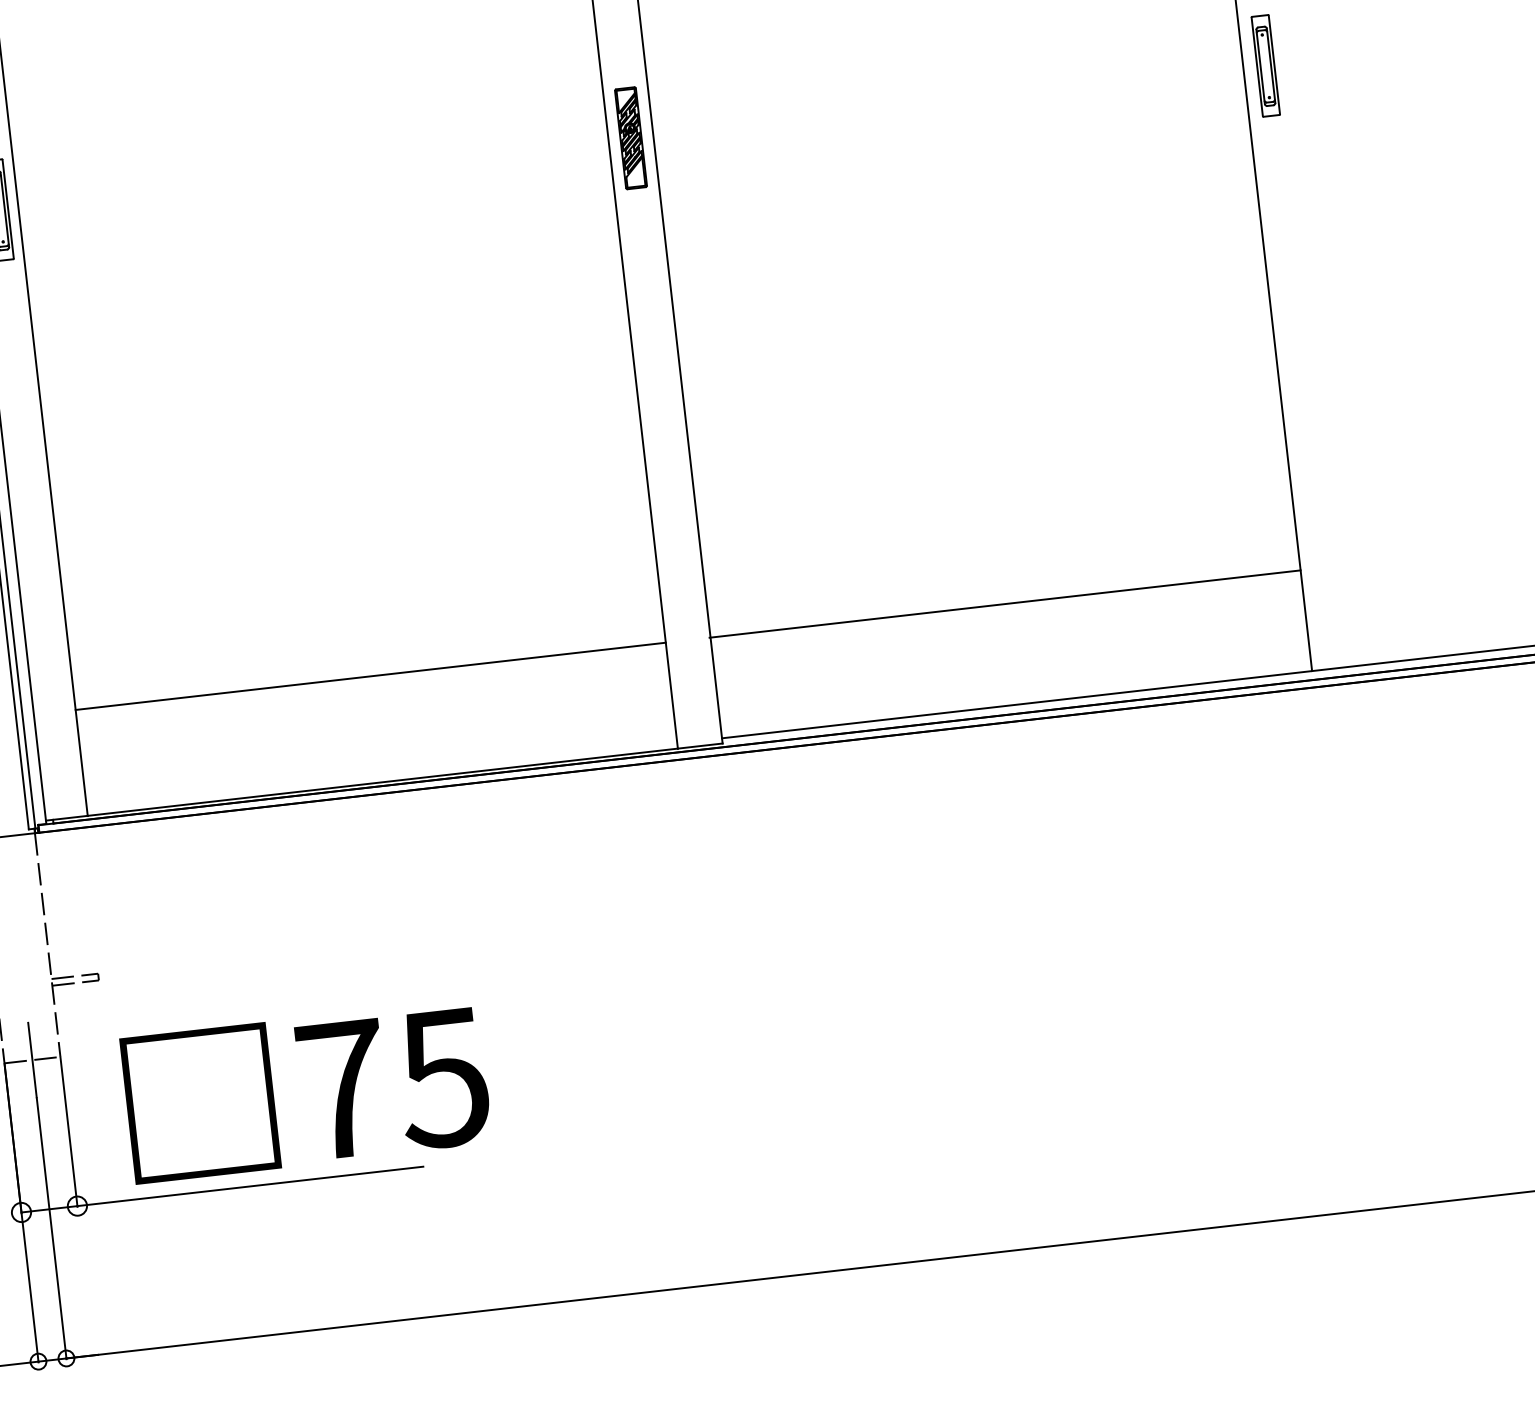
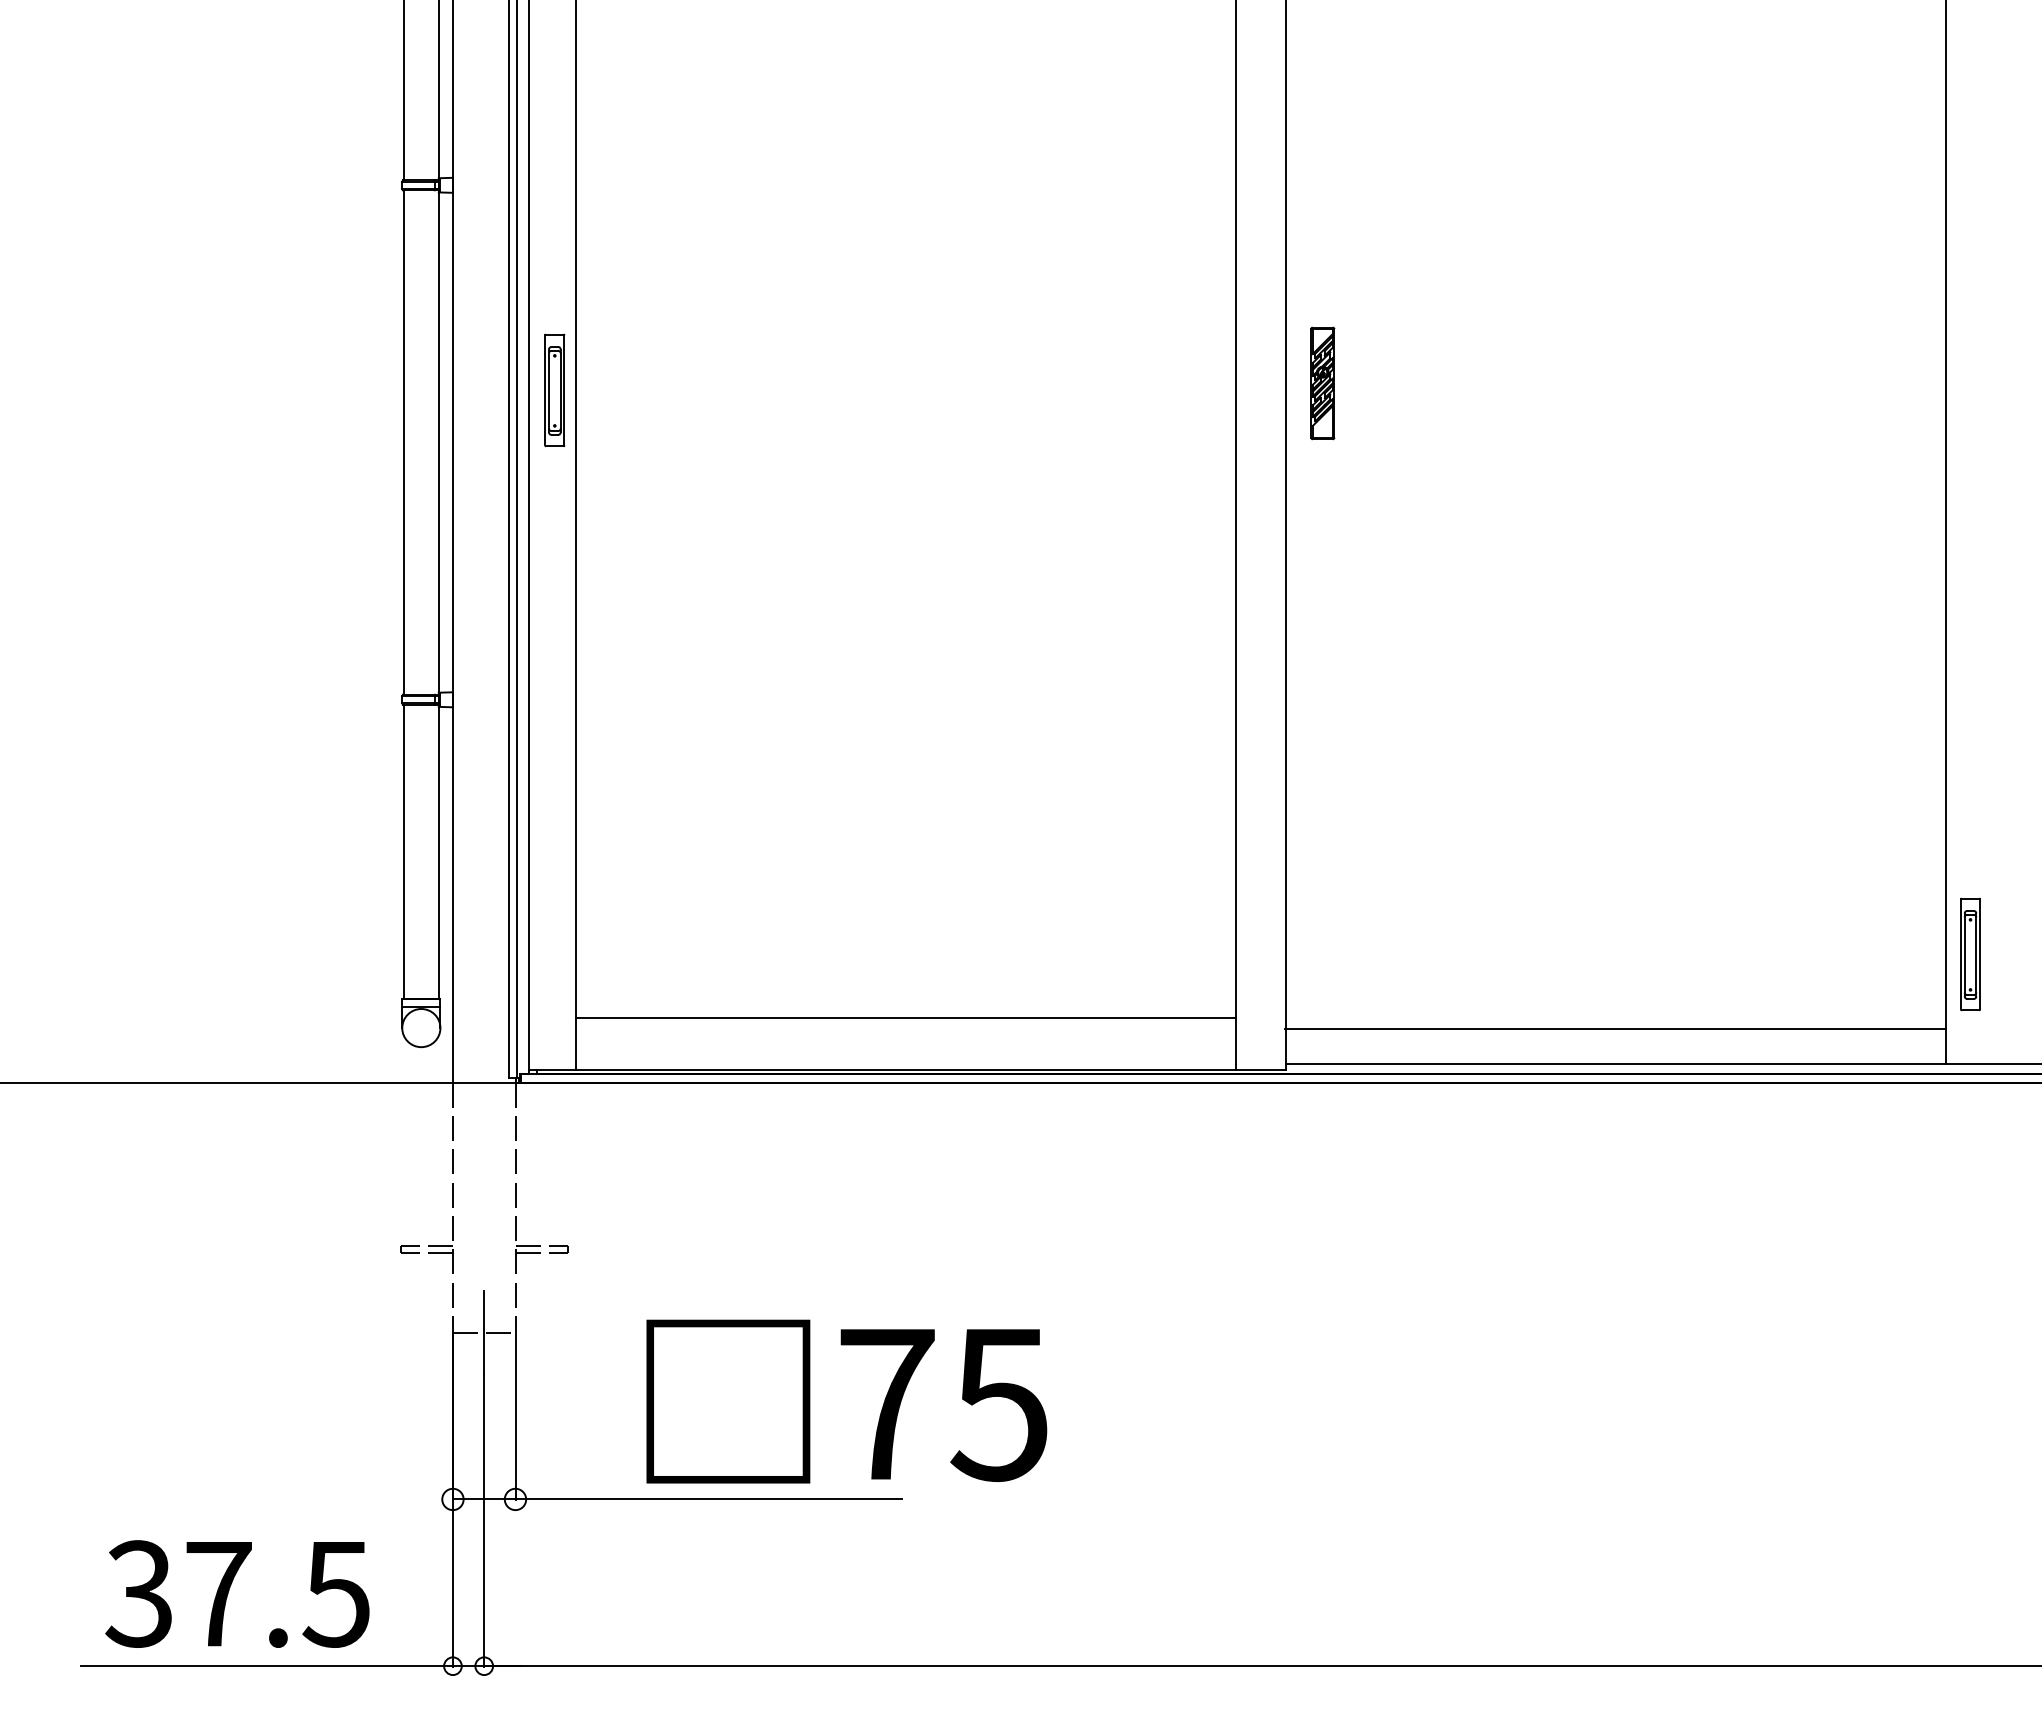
part: (1265, 65) -> (1970, 954), moved
part: (630, 138) -> (1322, 383), moved
line: (1004, 604) -> (1614, 1028), moved
line: (370, 676) -> (905, 1017), moved
text: (306, 1091) -> (846, 1401), moved

